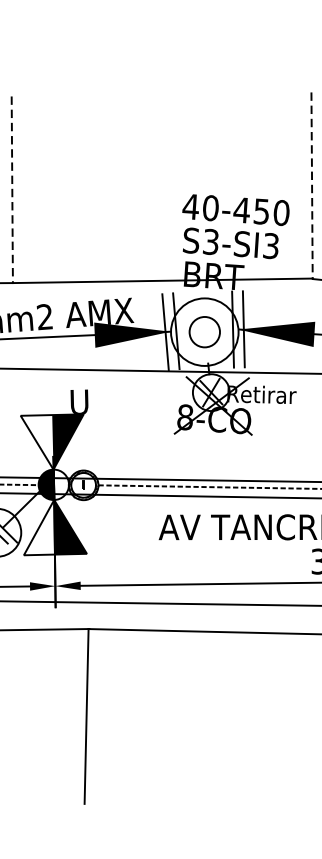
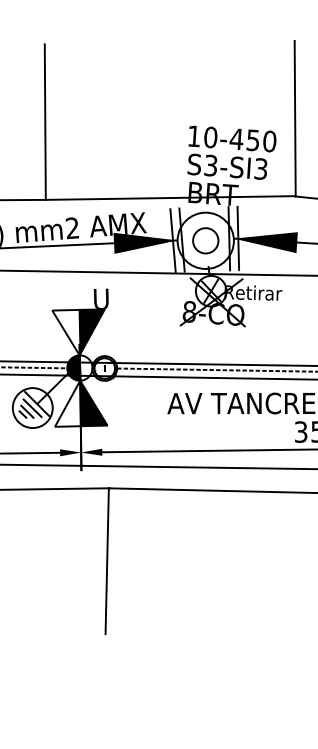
line: (312, 185) -> (295, 118), dashed -> solid
line: (12, 190) -> (45, 122), dashed -> solid
text: (190, 207) -> (193, 136), 40-450 -> 10-450

